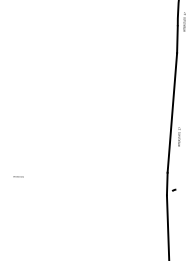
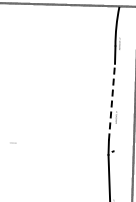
line: (173, 112) -> (112, 101), solid -> dashed

